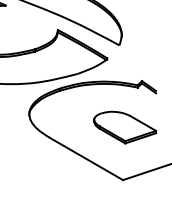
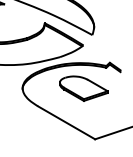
part: (124, 127) -> (83, 88), moved

